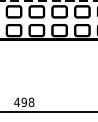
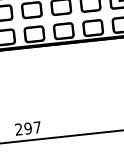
text: (24, 102) -> (28, 128), 498 -> 297

